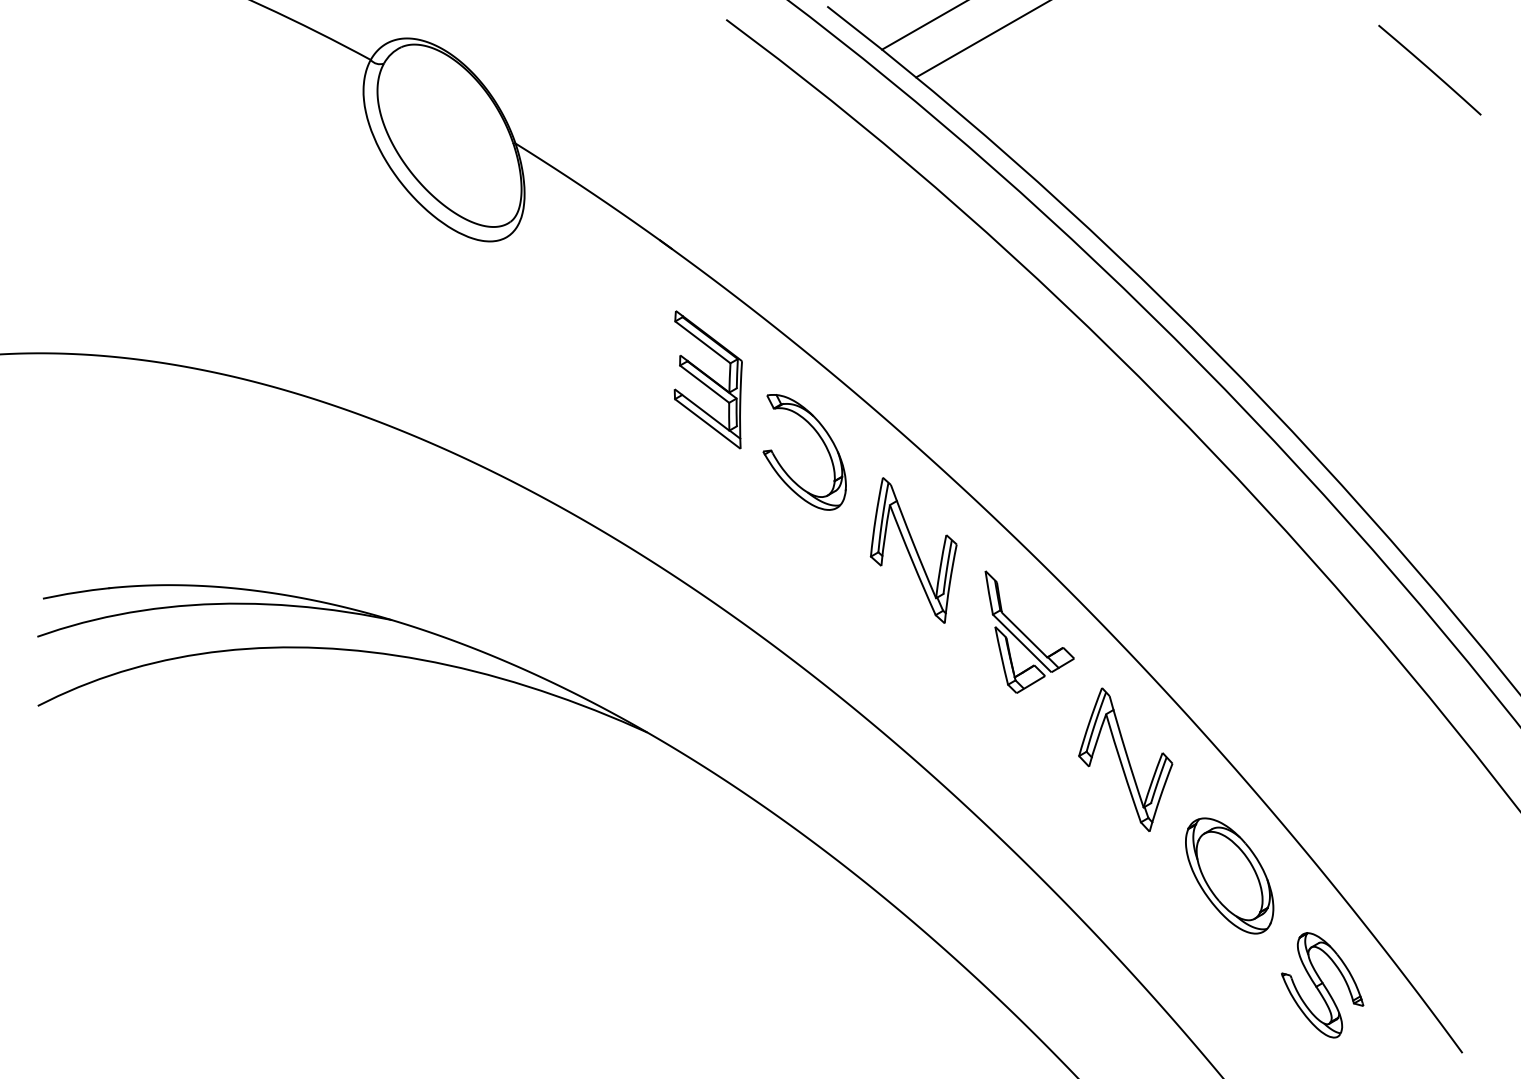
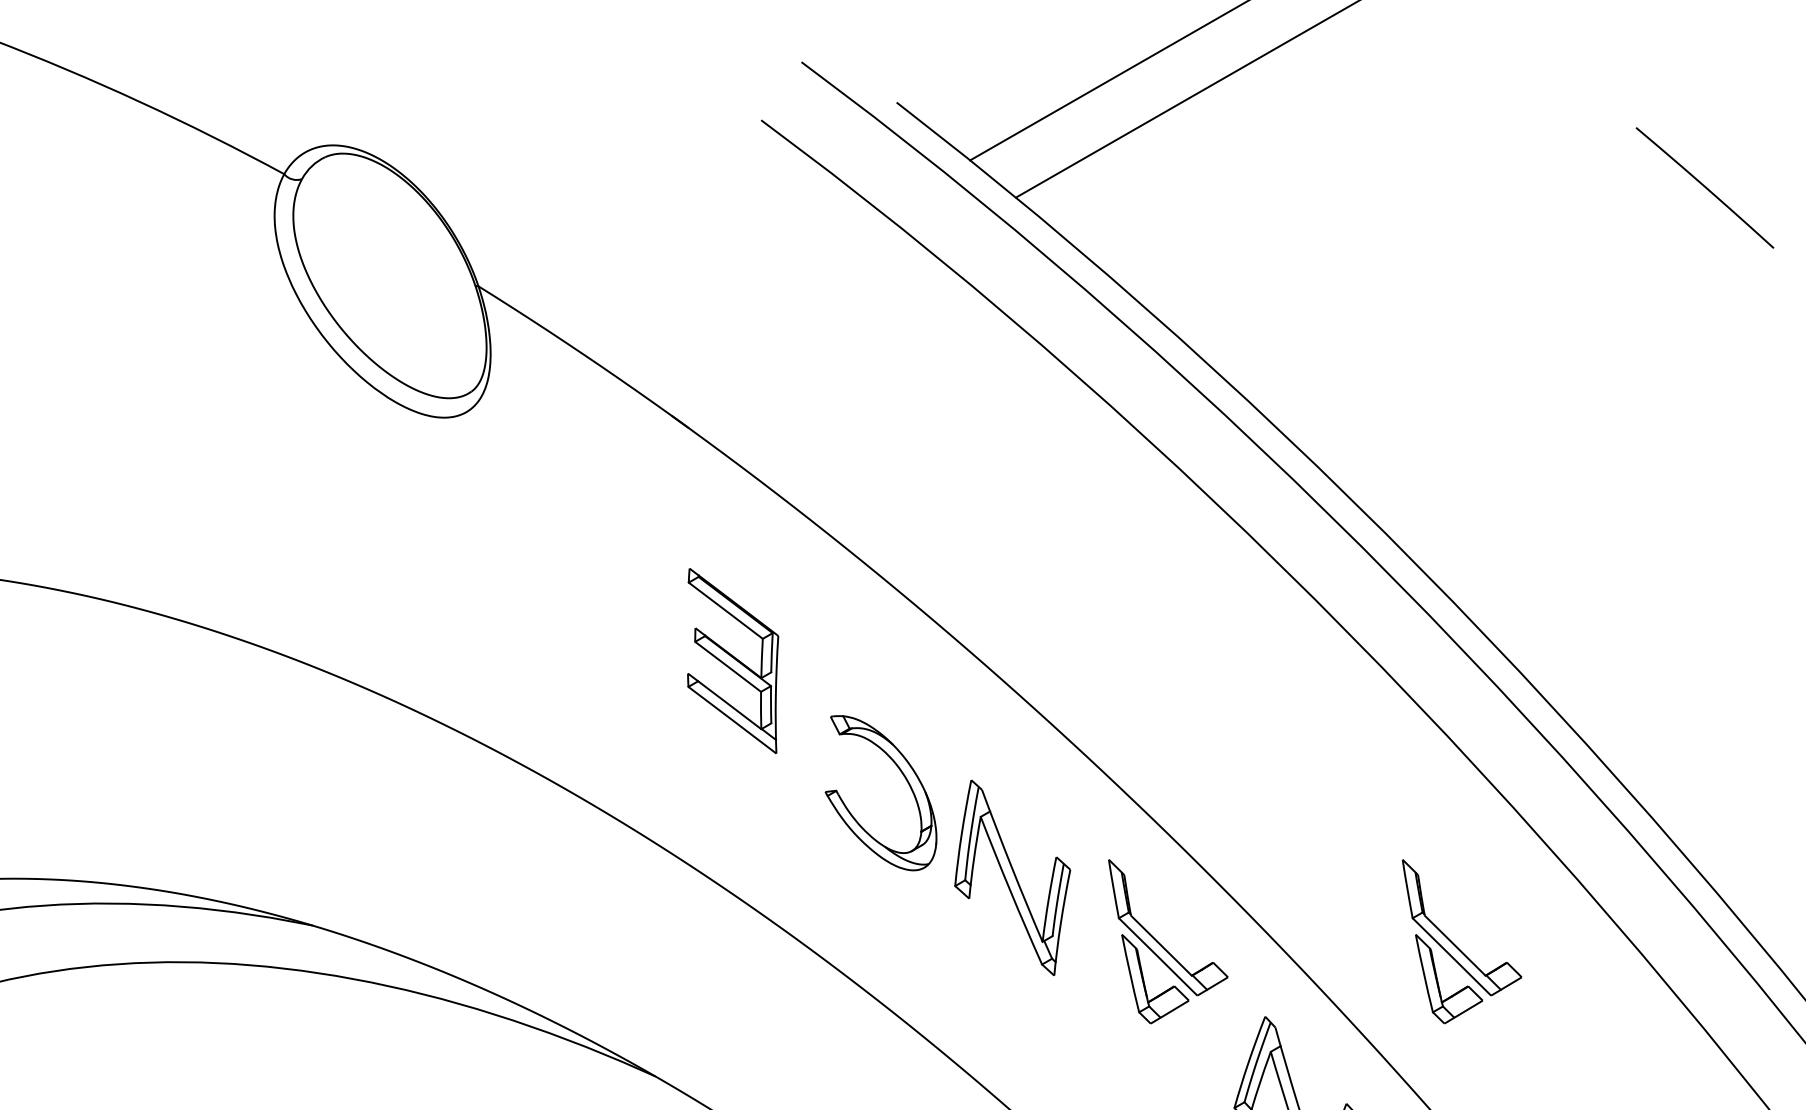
part: (707, 379) -> (731, 660), moved
part: (822, 442) -> (905, 779), moved
part: (913, 550) -> (1012, 877), moved
part: (1248, 631) -> (1461, 940), added

